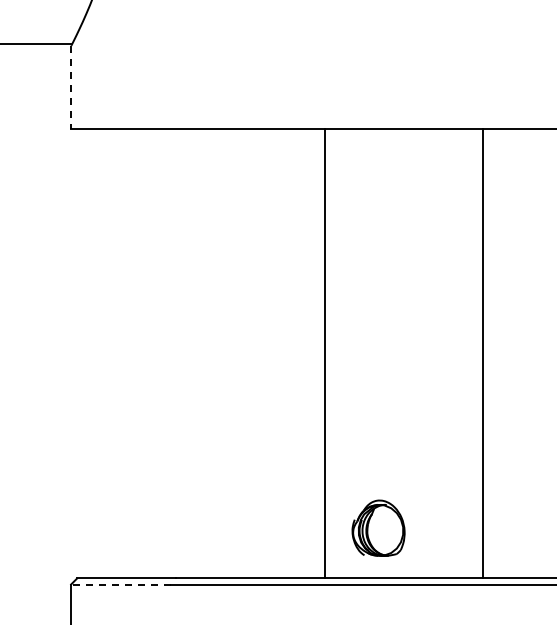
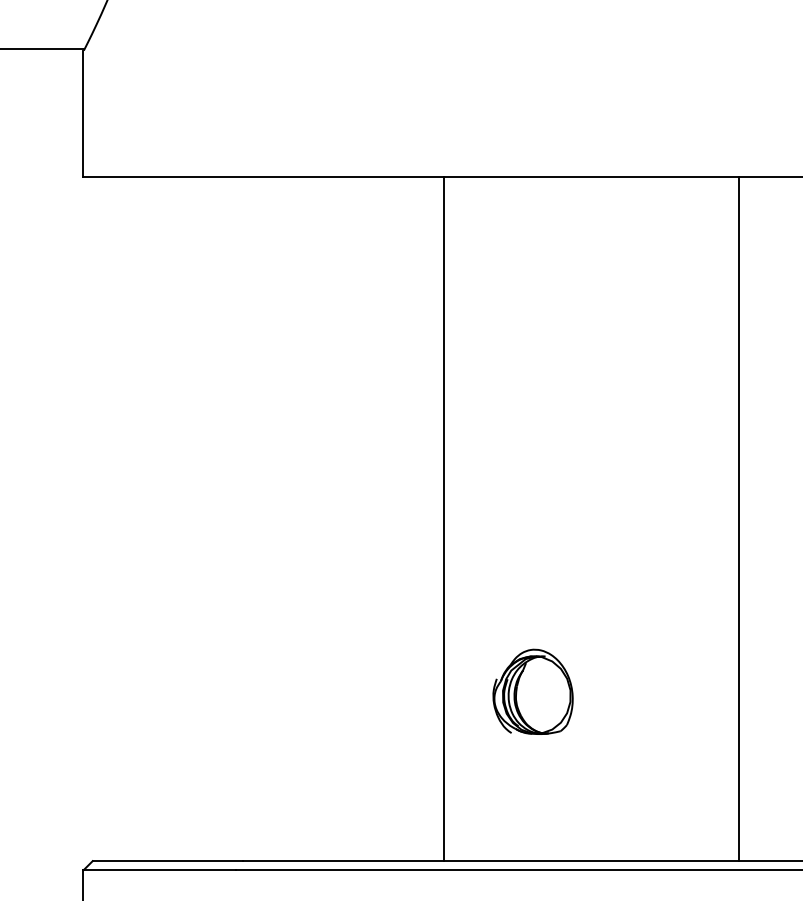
line: (71, 87) -> (84, 114), dashed -> solid
line: (324, 353) -> (443, 518), moved
line: (482, 353) -> (738, 518), moved
part: (378, 527) -> (532, 690), moved
line: (120, 584) -> (158, 870), dashed -> solid

